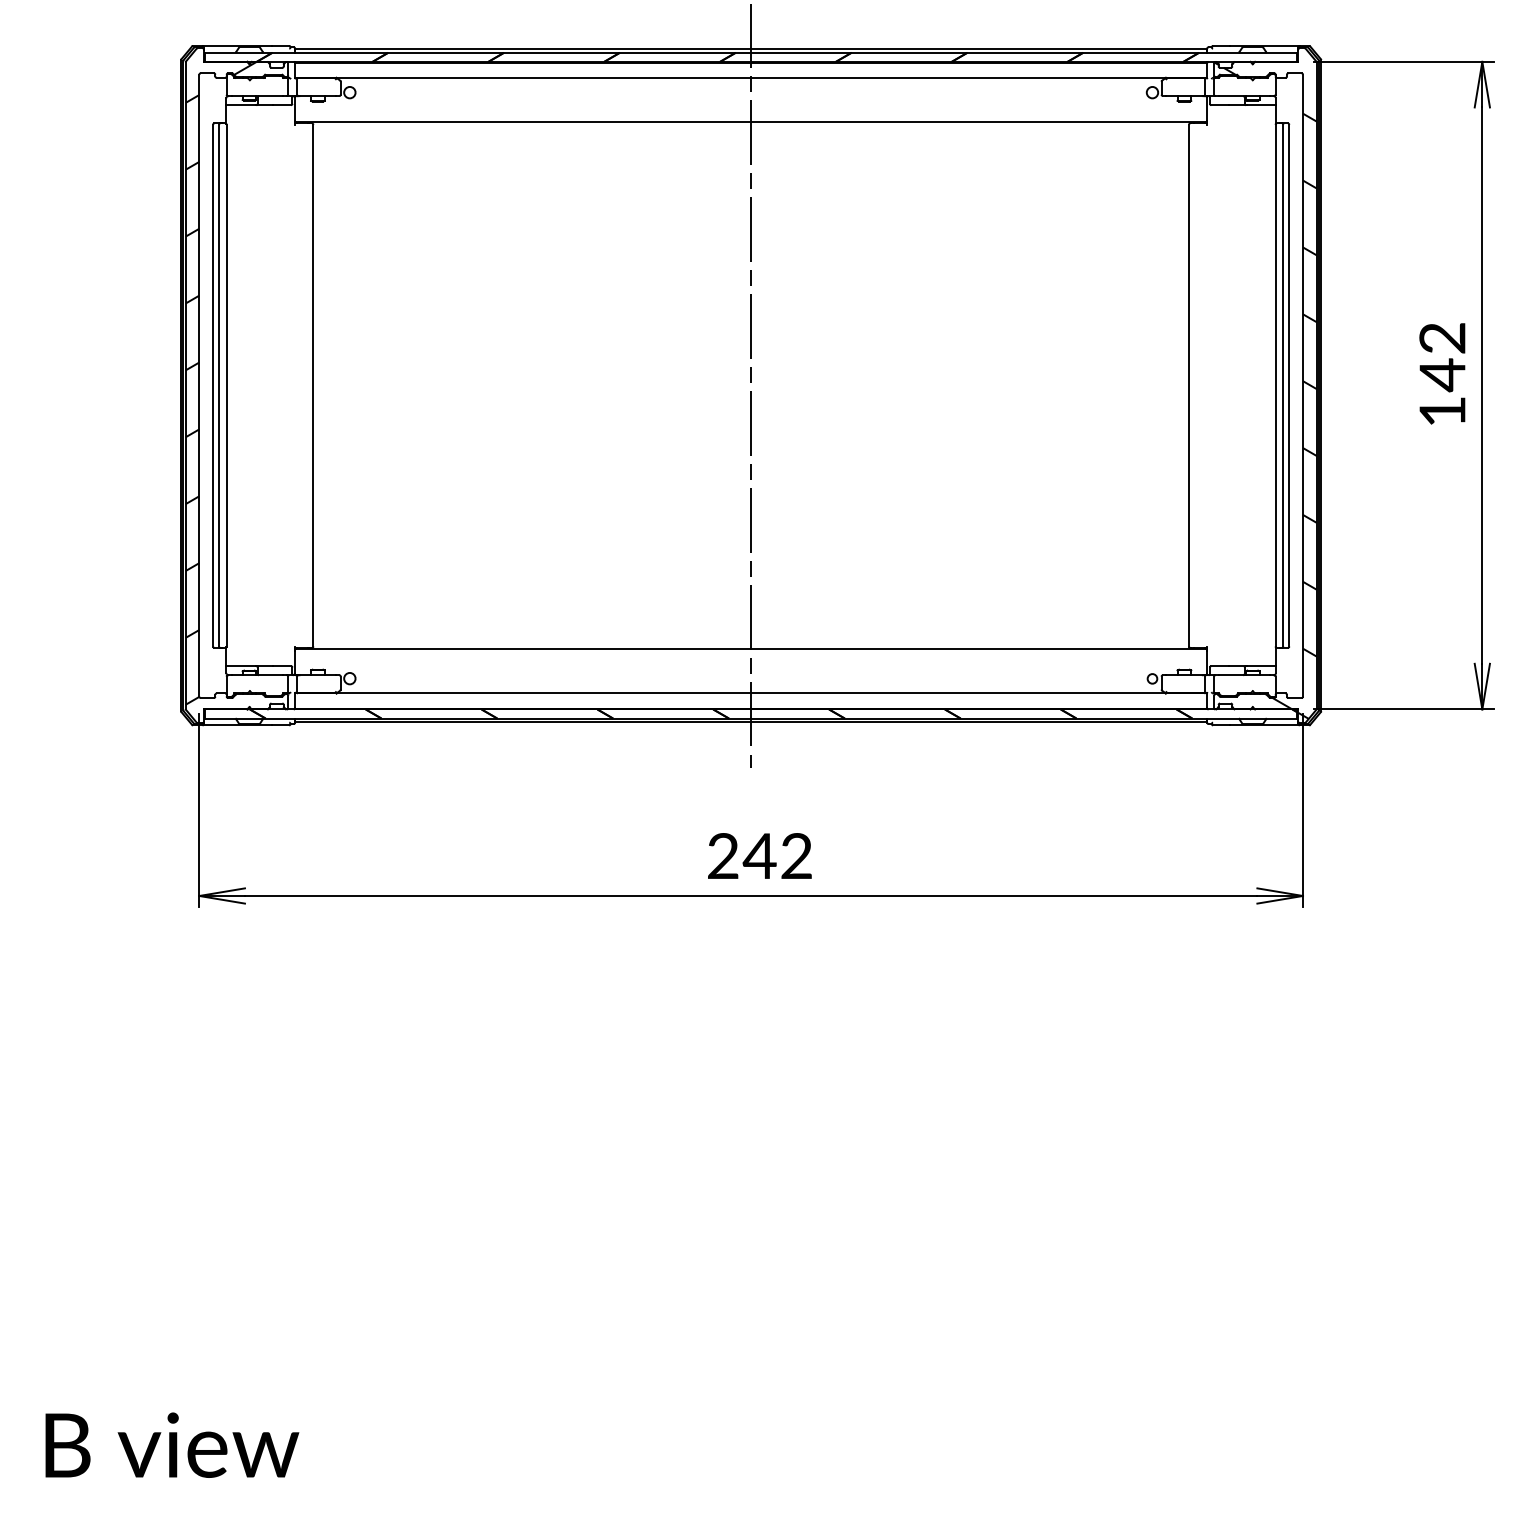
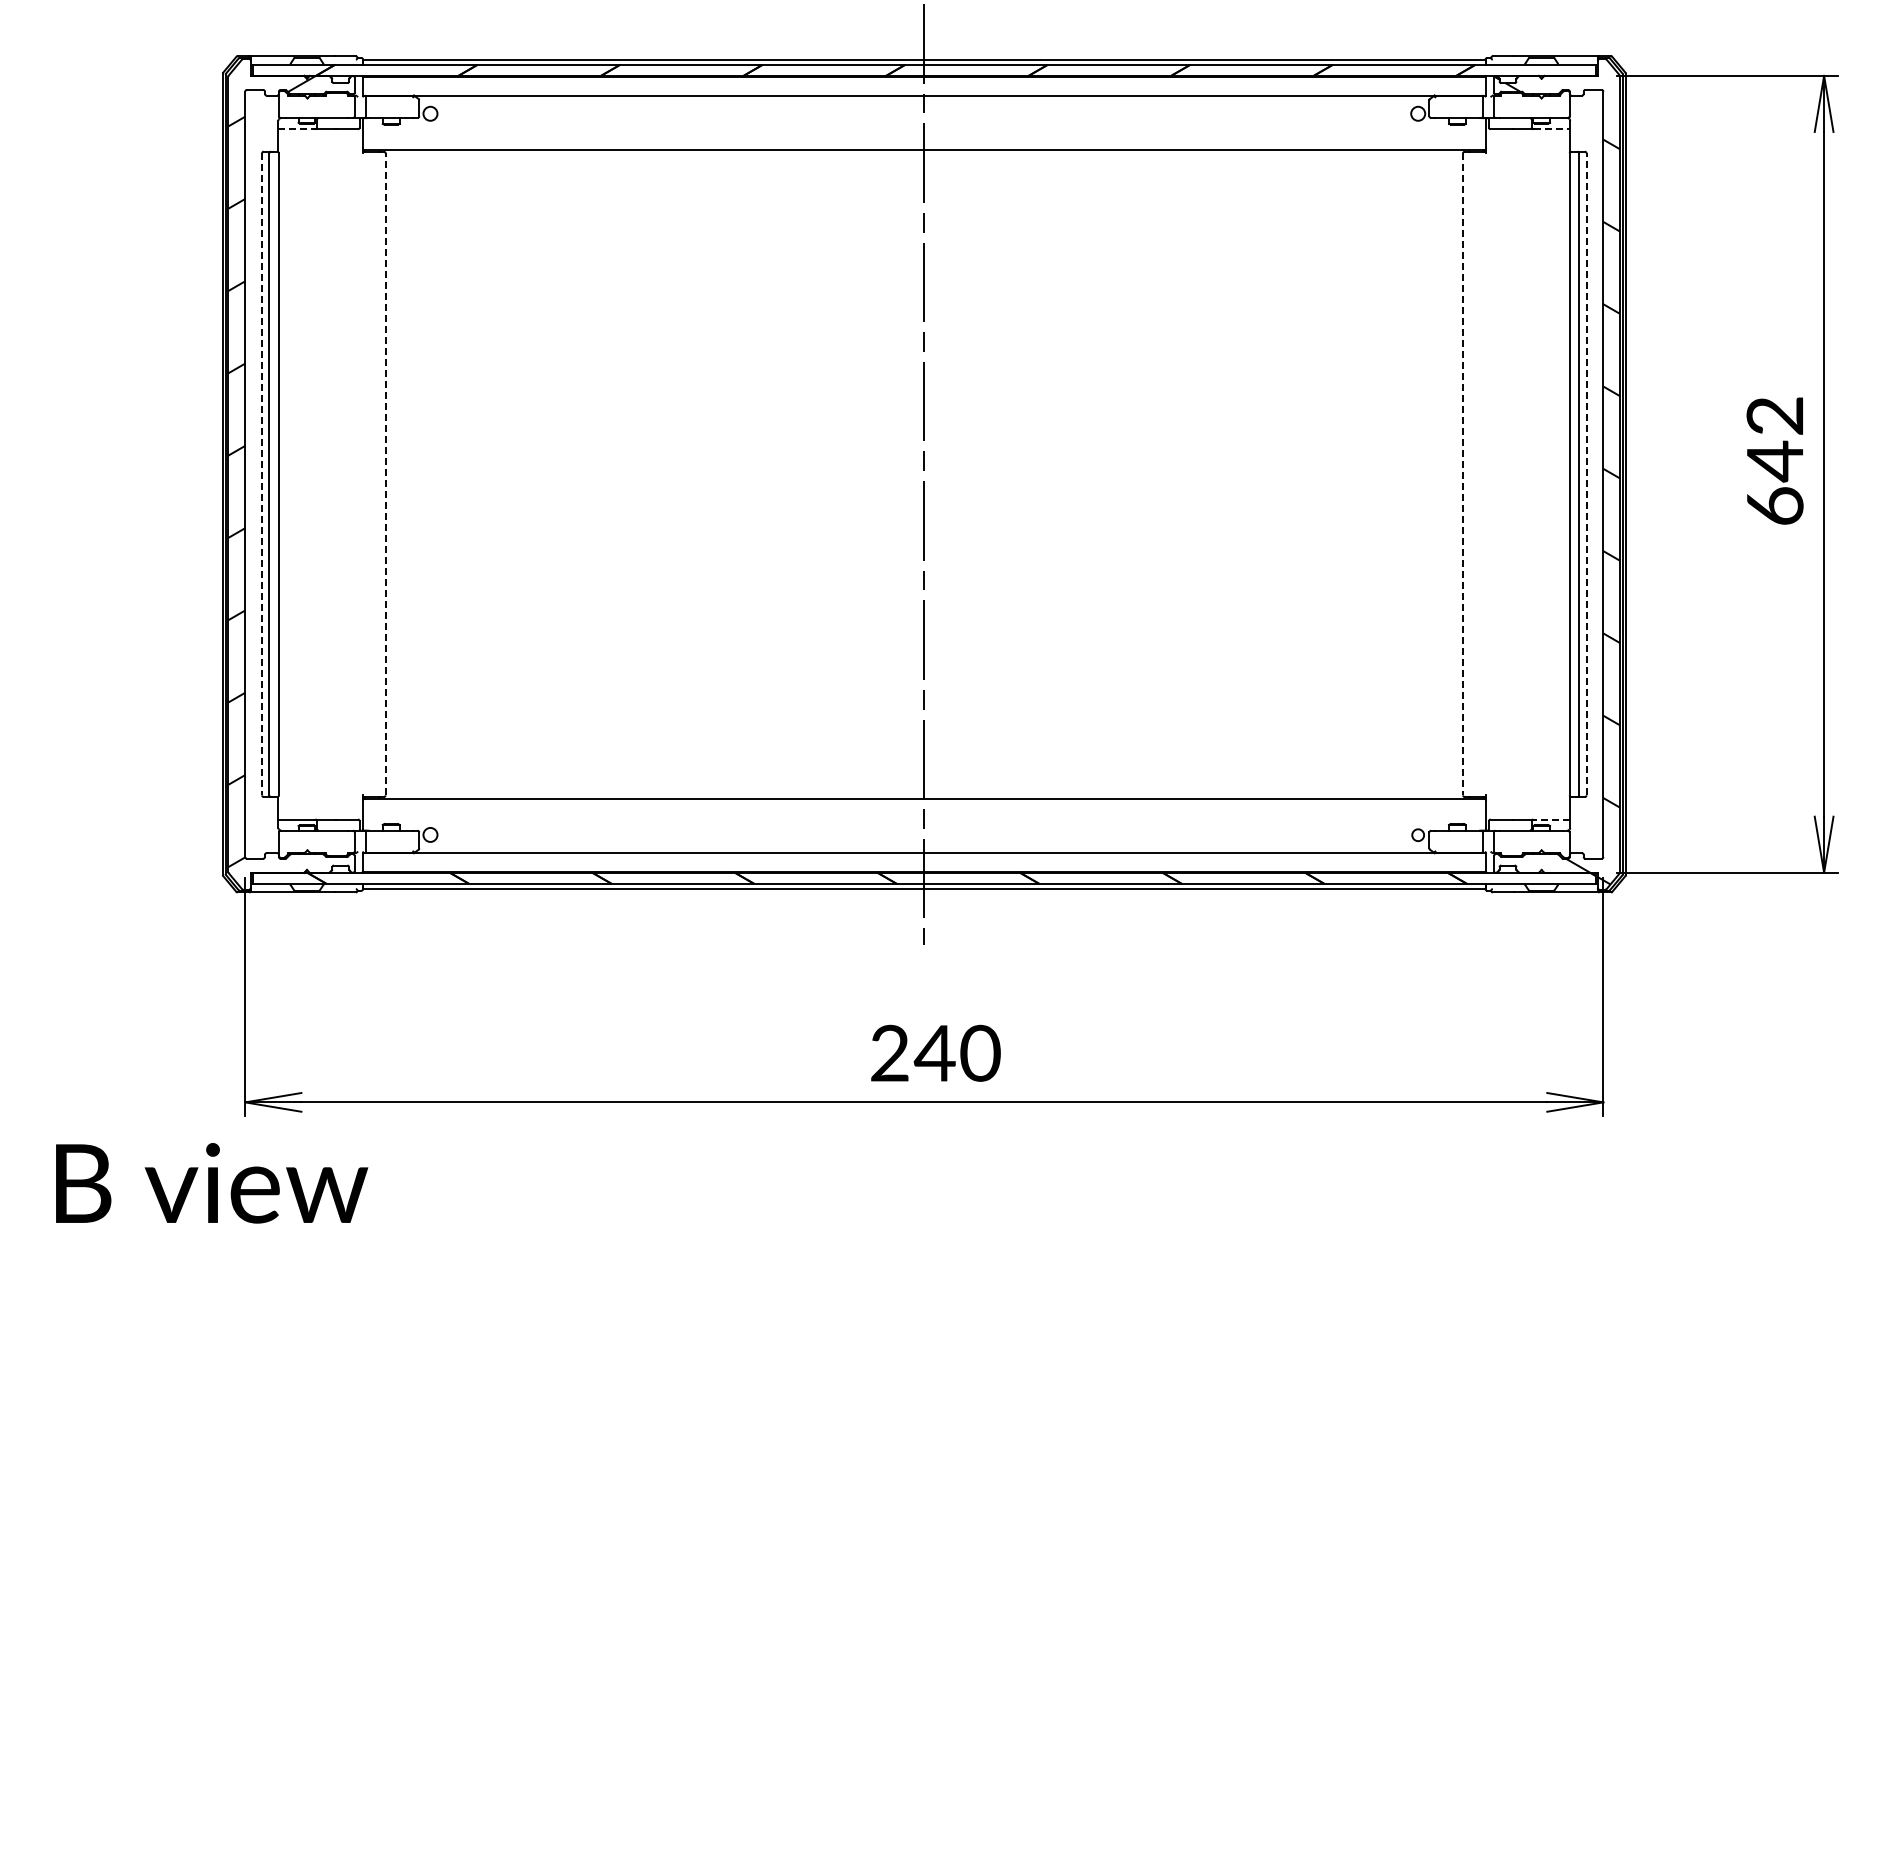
line: (240, 105) -> (296, 129), solid -> dashed
line: (1261, 105) -> (1552, 129), solid -> dashed
line: (313, 384) -> (385, 473), solid -> dashed
line: (1289, 384) -> (1586, 473), solid -> dashed
line: (213, 385) -> (262, 474), solid -> dashed
line: (1189, 385) -> (1463, 474), solid -> dashed
text: (1442, 410) -> (1775, 505), 142 -> 642
line: (1261, 666) -> (1552, 819), solid -> dashed
text: (796, 856) -> (980, 1053), 242 -> 240
text: (172, 1445) -> (212, 1183), moved

